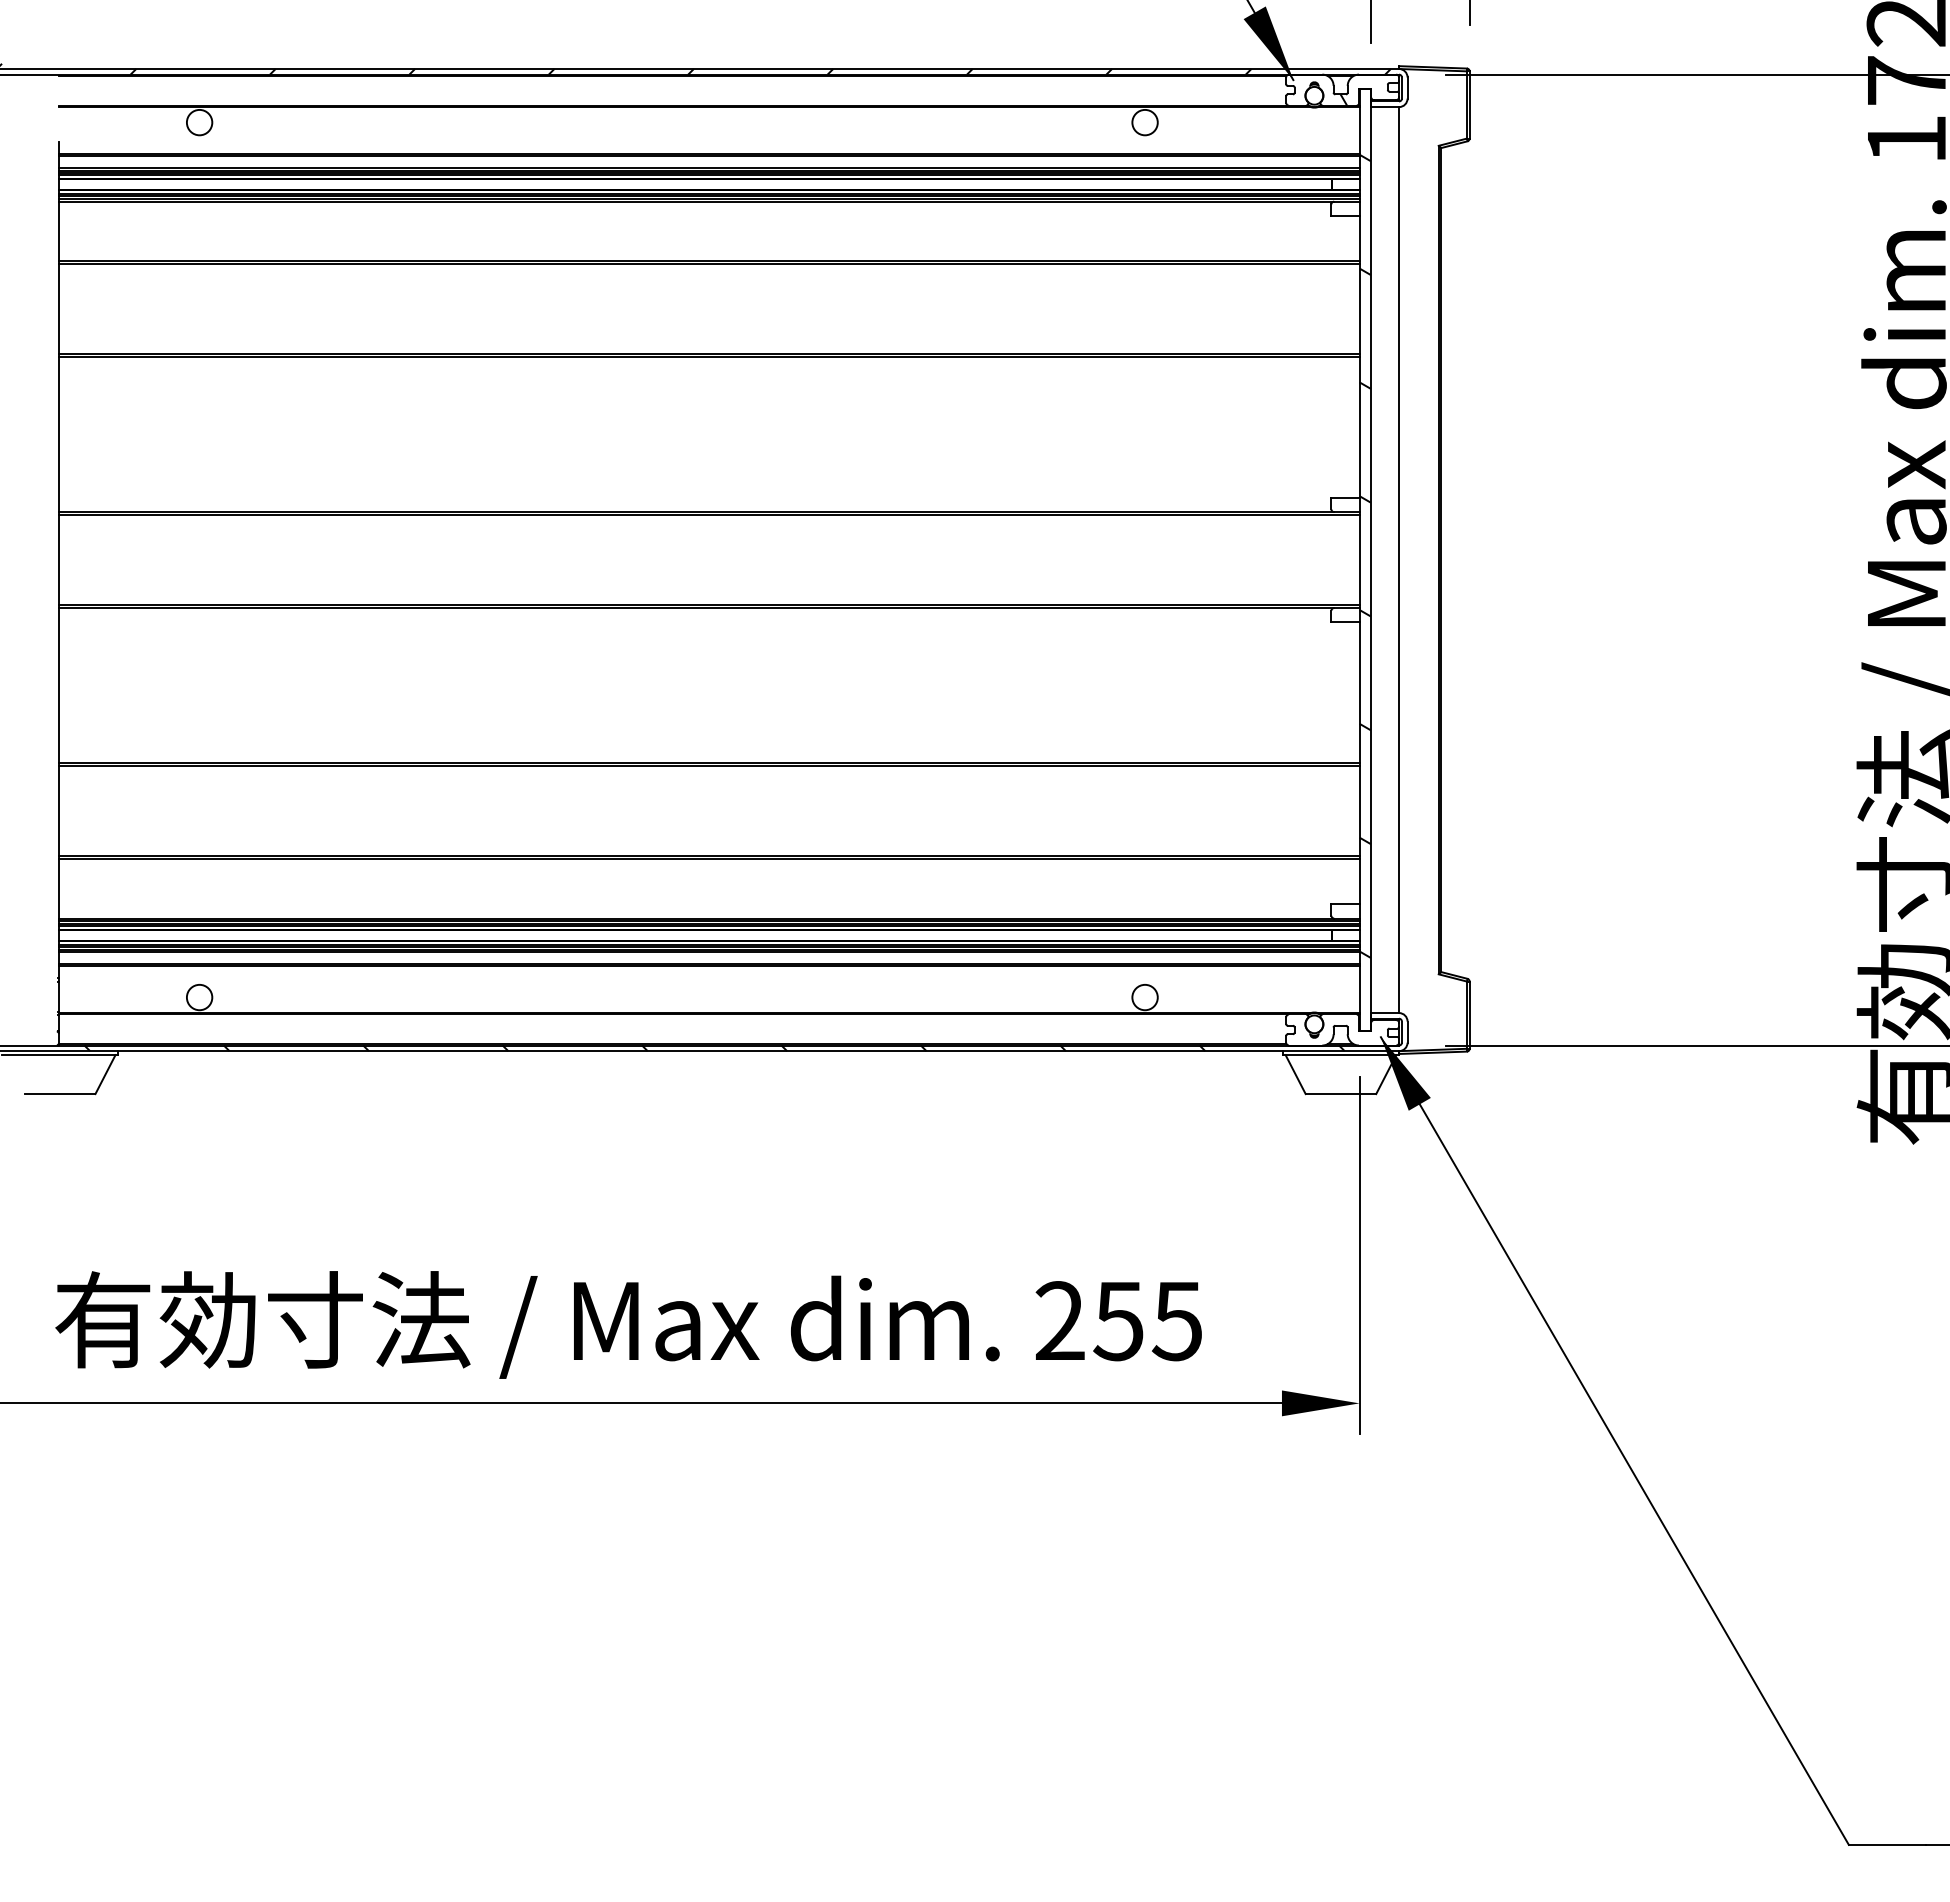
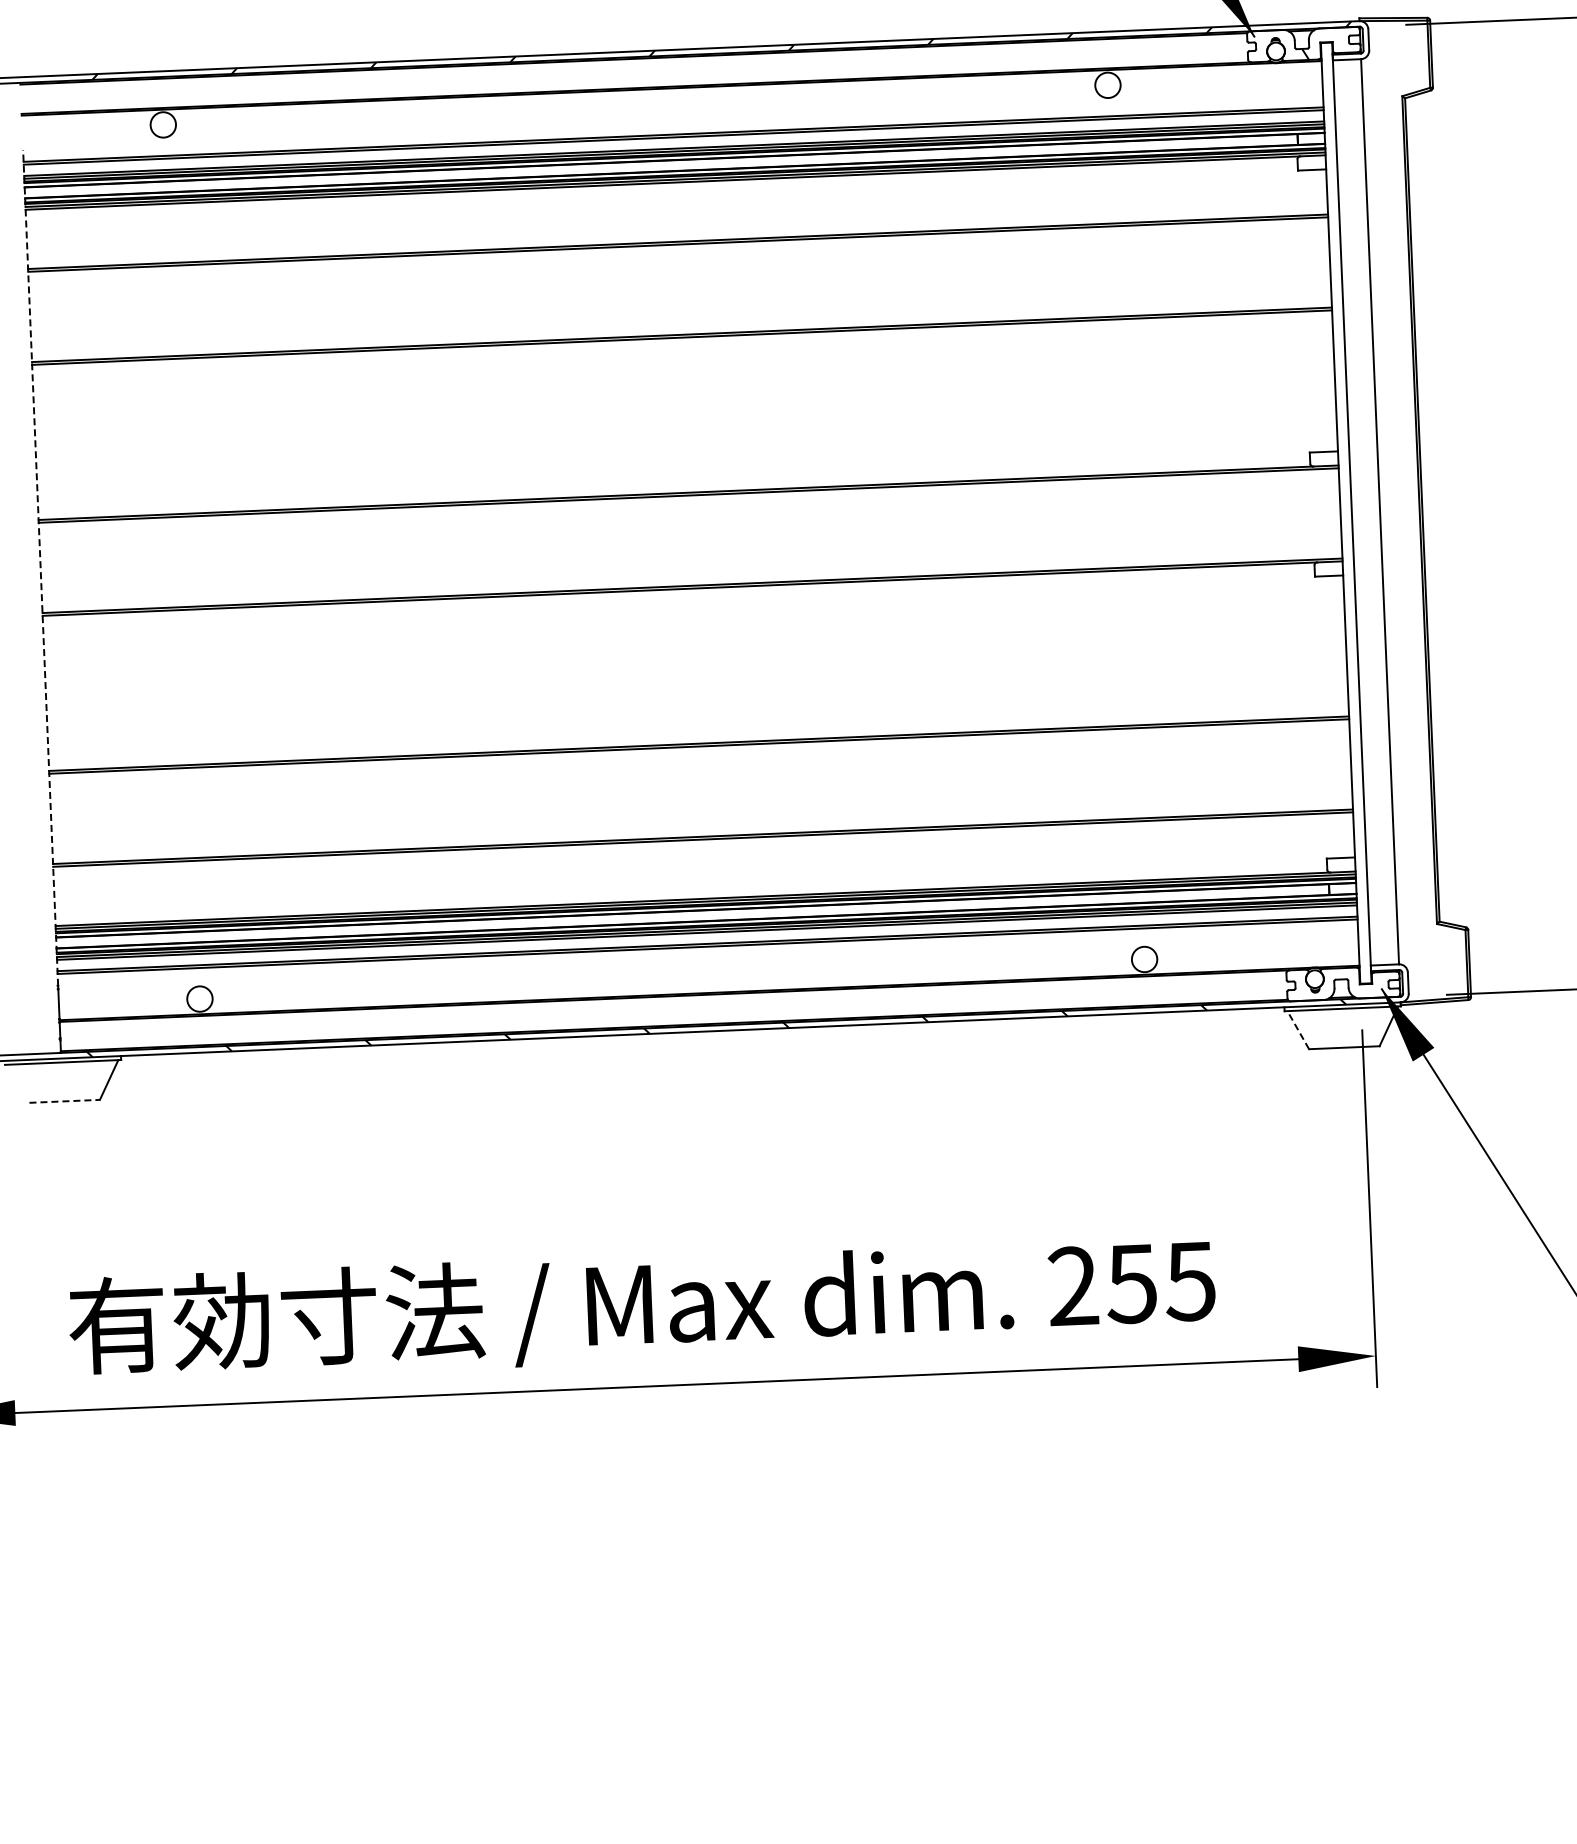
hatch: (1364, 555) -> (1345, 508), removed
line: (58, 559) -> (40, 567), solid -> dashed
line: (1295, 1074) -> (1298, 1030), solid -> dashed
line: (60, 1094) -> (65, 1101), solid -> dashed

